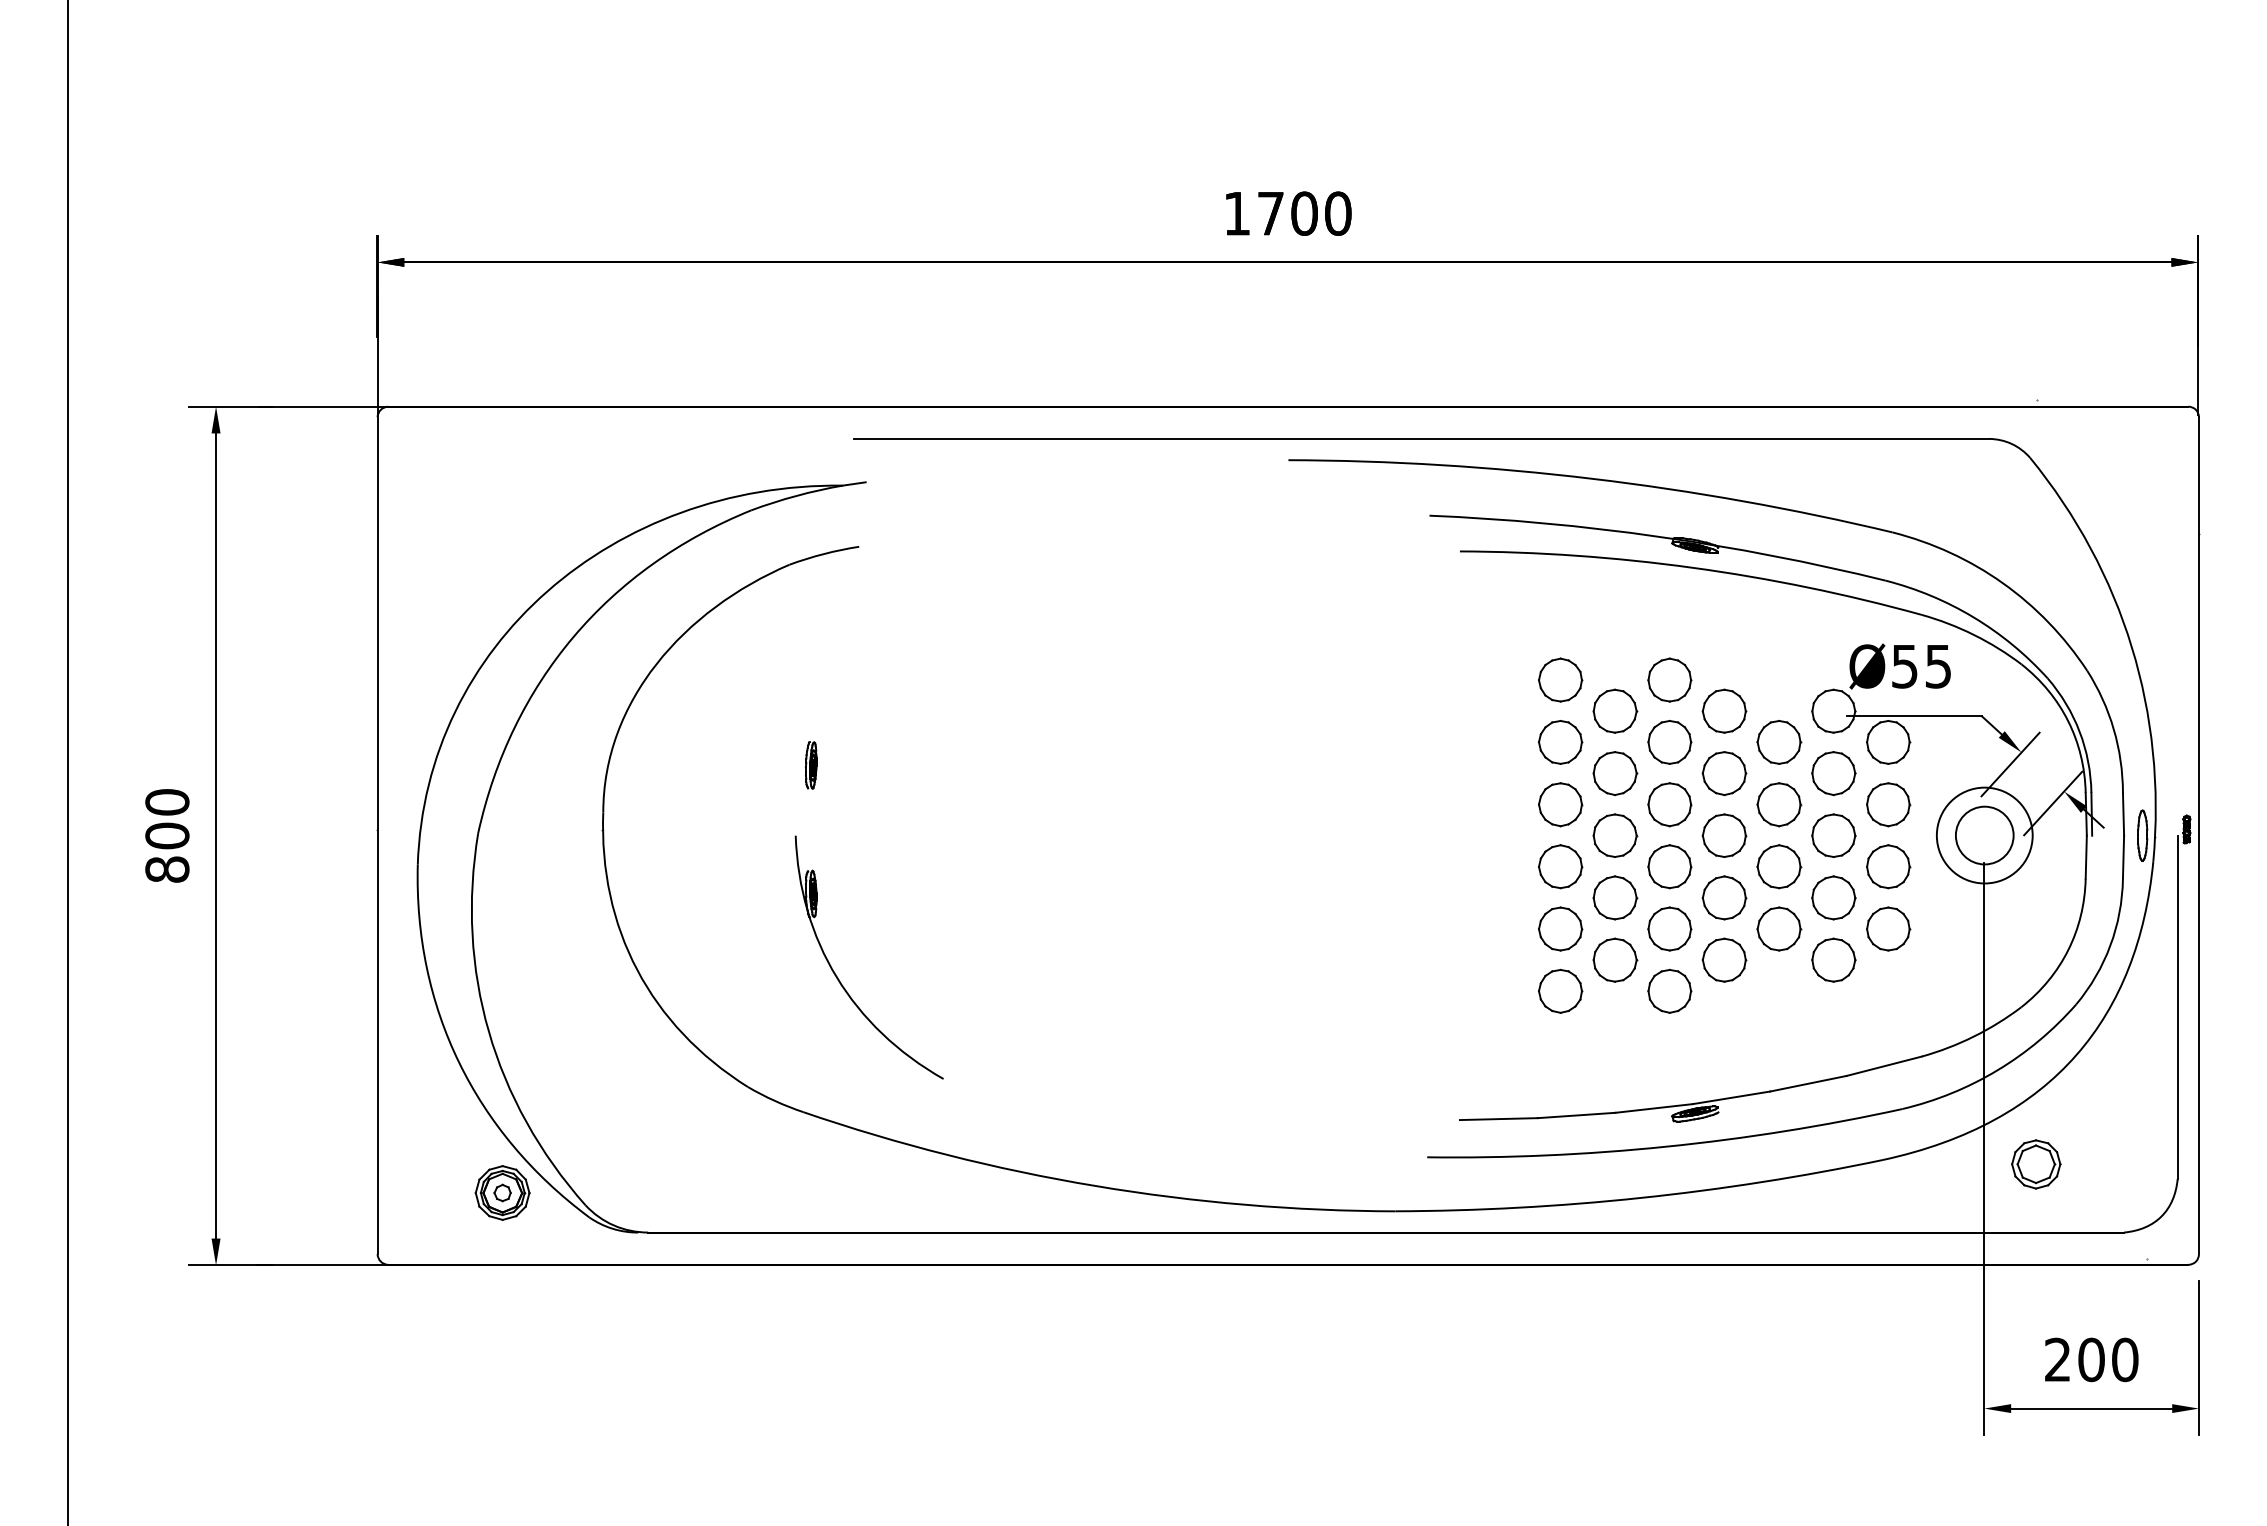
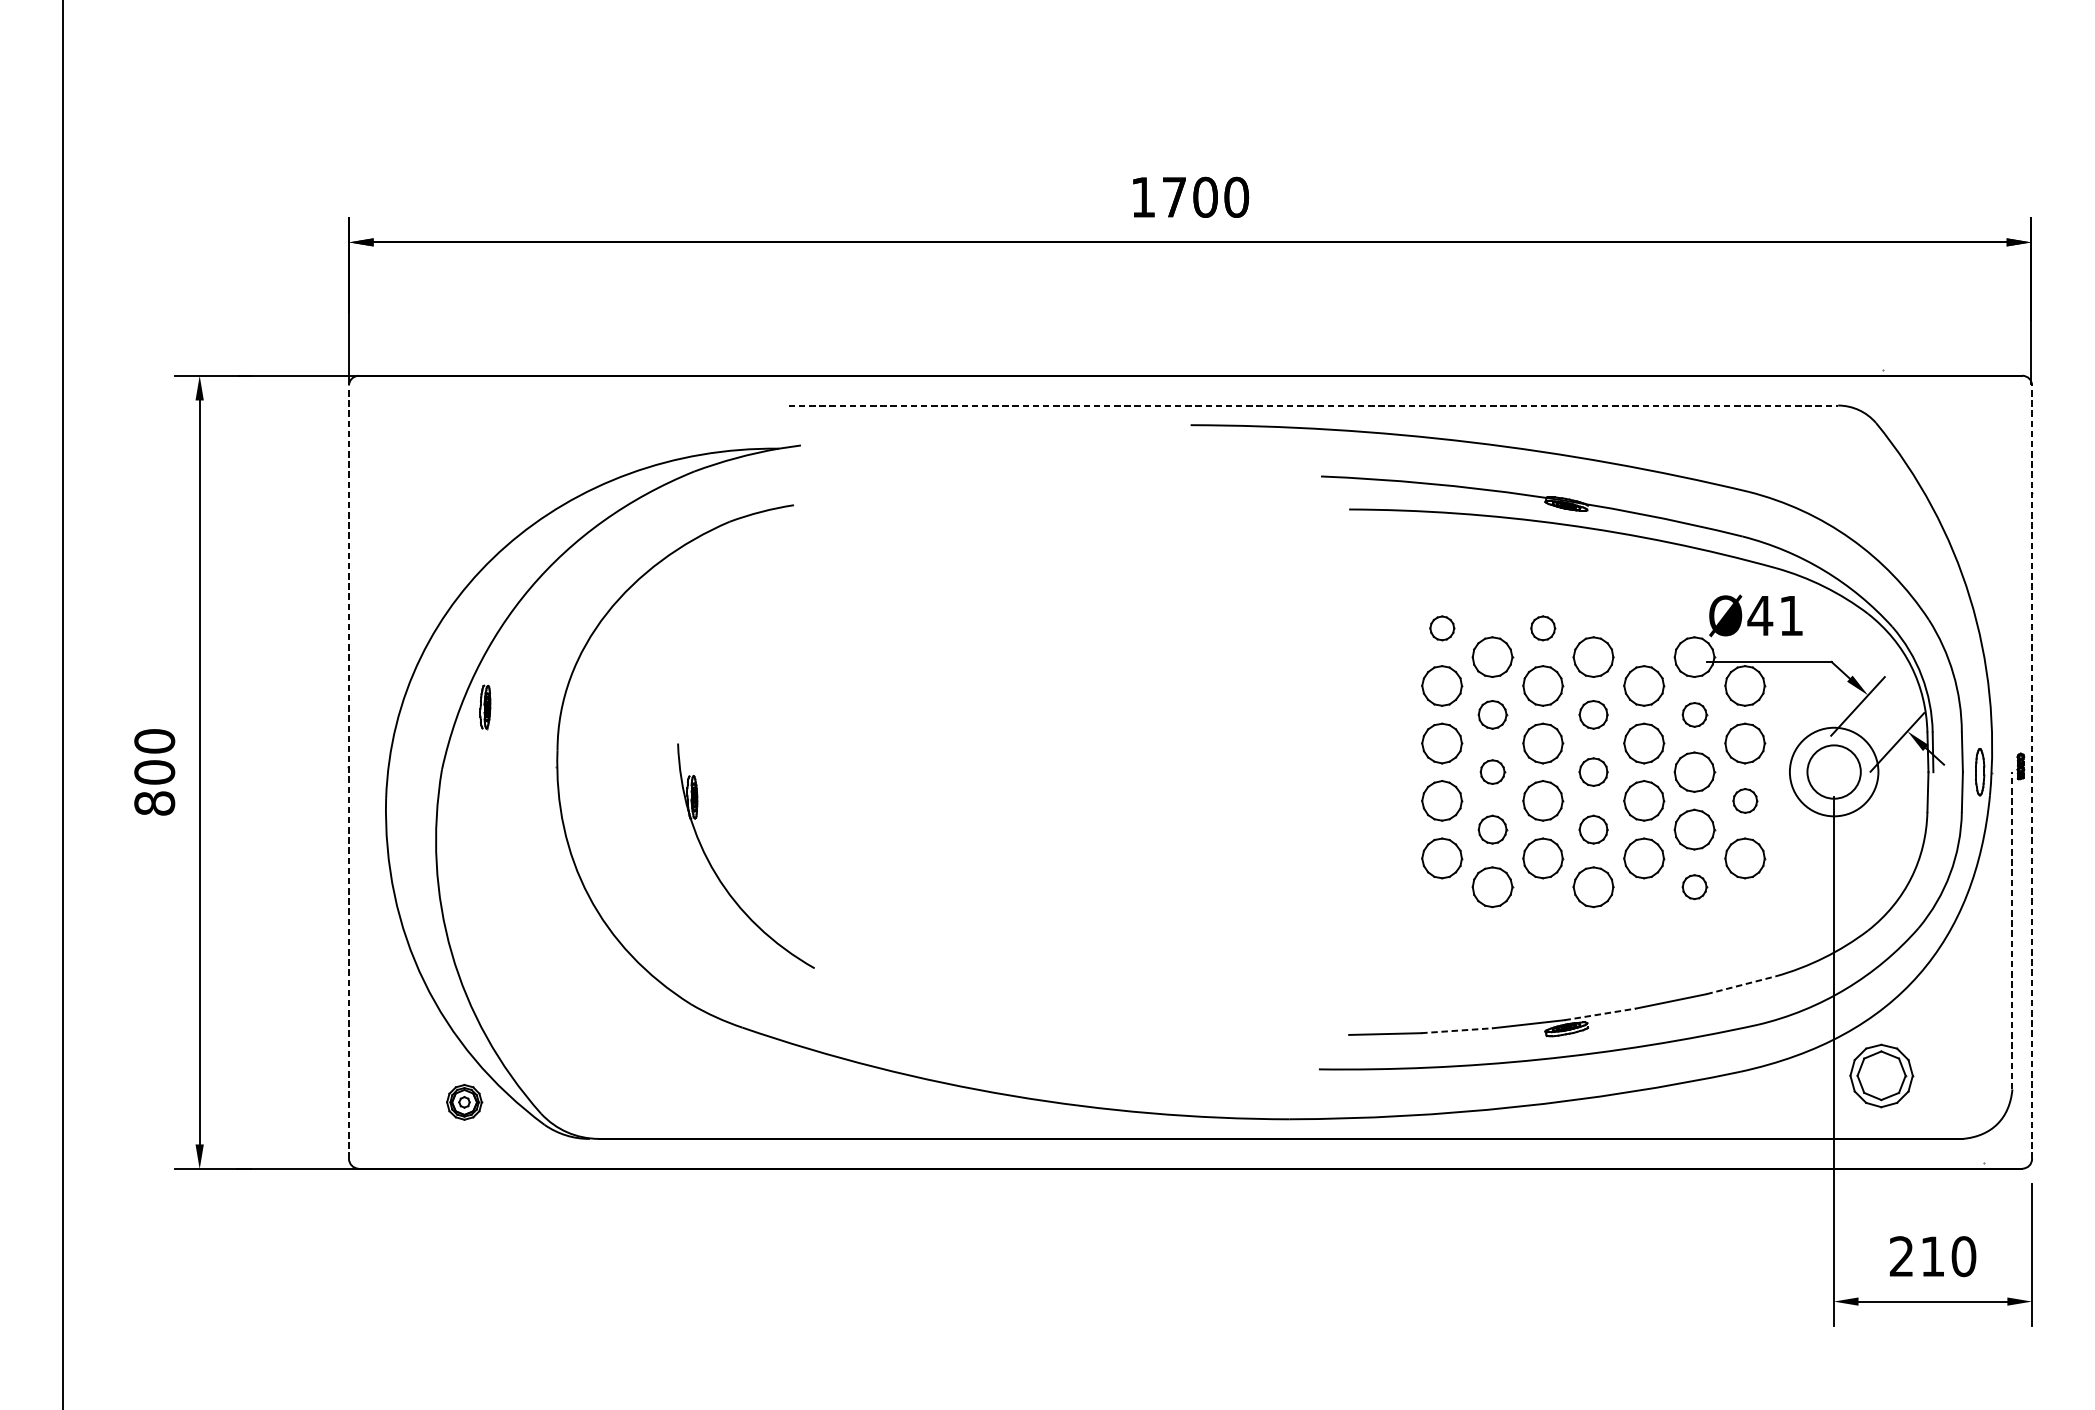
line: (1421, 438) -> (1313, 405), solid -> dashed
text: (1920, 666) -> (1774, 615), Ø55 -> Ø41
part: (1560, 679) -> (1442, 627), size x0.6
part: (1669, 679) -> (1542, 627), size x0.6
part: (811, 765) -> (485, 707), moved
part: (1615, 773) -> (1492, 714), size x0.7
part: (1724, 773) -> (1593, 714), size x0.7
part: (1833, 773) -> (1694, 714), size x0.6
line: (377, 835) -> (348, 771), solid -> dashed
part: (1615, 835) -> (1492, 771), size x0.6
part: (1724, 835) -> (1593, 771), size x0.7
line: (2198, 835) -> (2031, 771), solid -> dashed
part: (1888, 866) -> (1745, 800), size x0.6
part: (1615, 897) -> (1492, 829), size x0.7
part: (1724, 897) -> (1593, 829), size x0.7
part: (1833, 959) -> (1694, 886), size x0.6
part: (838, 977) -> (717, 874), moved
part: (1560, 990) -> (1442, 915), removed
part: (1669, 990) -> (1542, 915), removed
line: (2177, 1007) -> (2012, 930), solid -> dashed
line: (1884, 1066) -> (1741, 985), solid -> dashed
line: (1732, 1097) -> (1601, 1014), solid -> dashed
line: (1576, 1115) -> (1456, 1030), solid -> dashed
part: (2036, 1164) -> (1881, 1076), size x1.4
part: (502, 1192) -> (464, 1101), size x0.7
text: (2091, 1359) -> (1932, 1256), 200 -> 210

